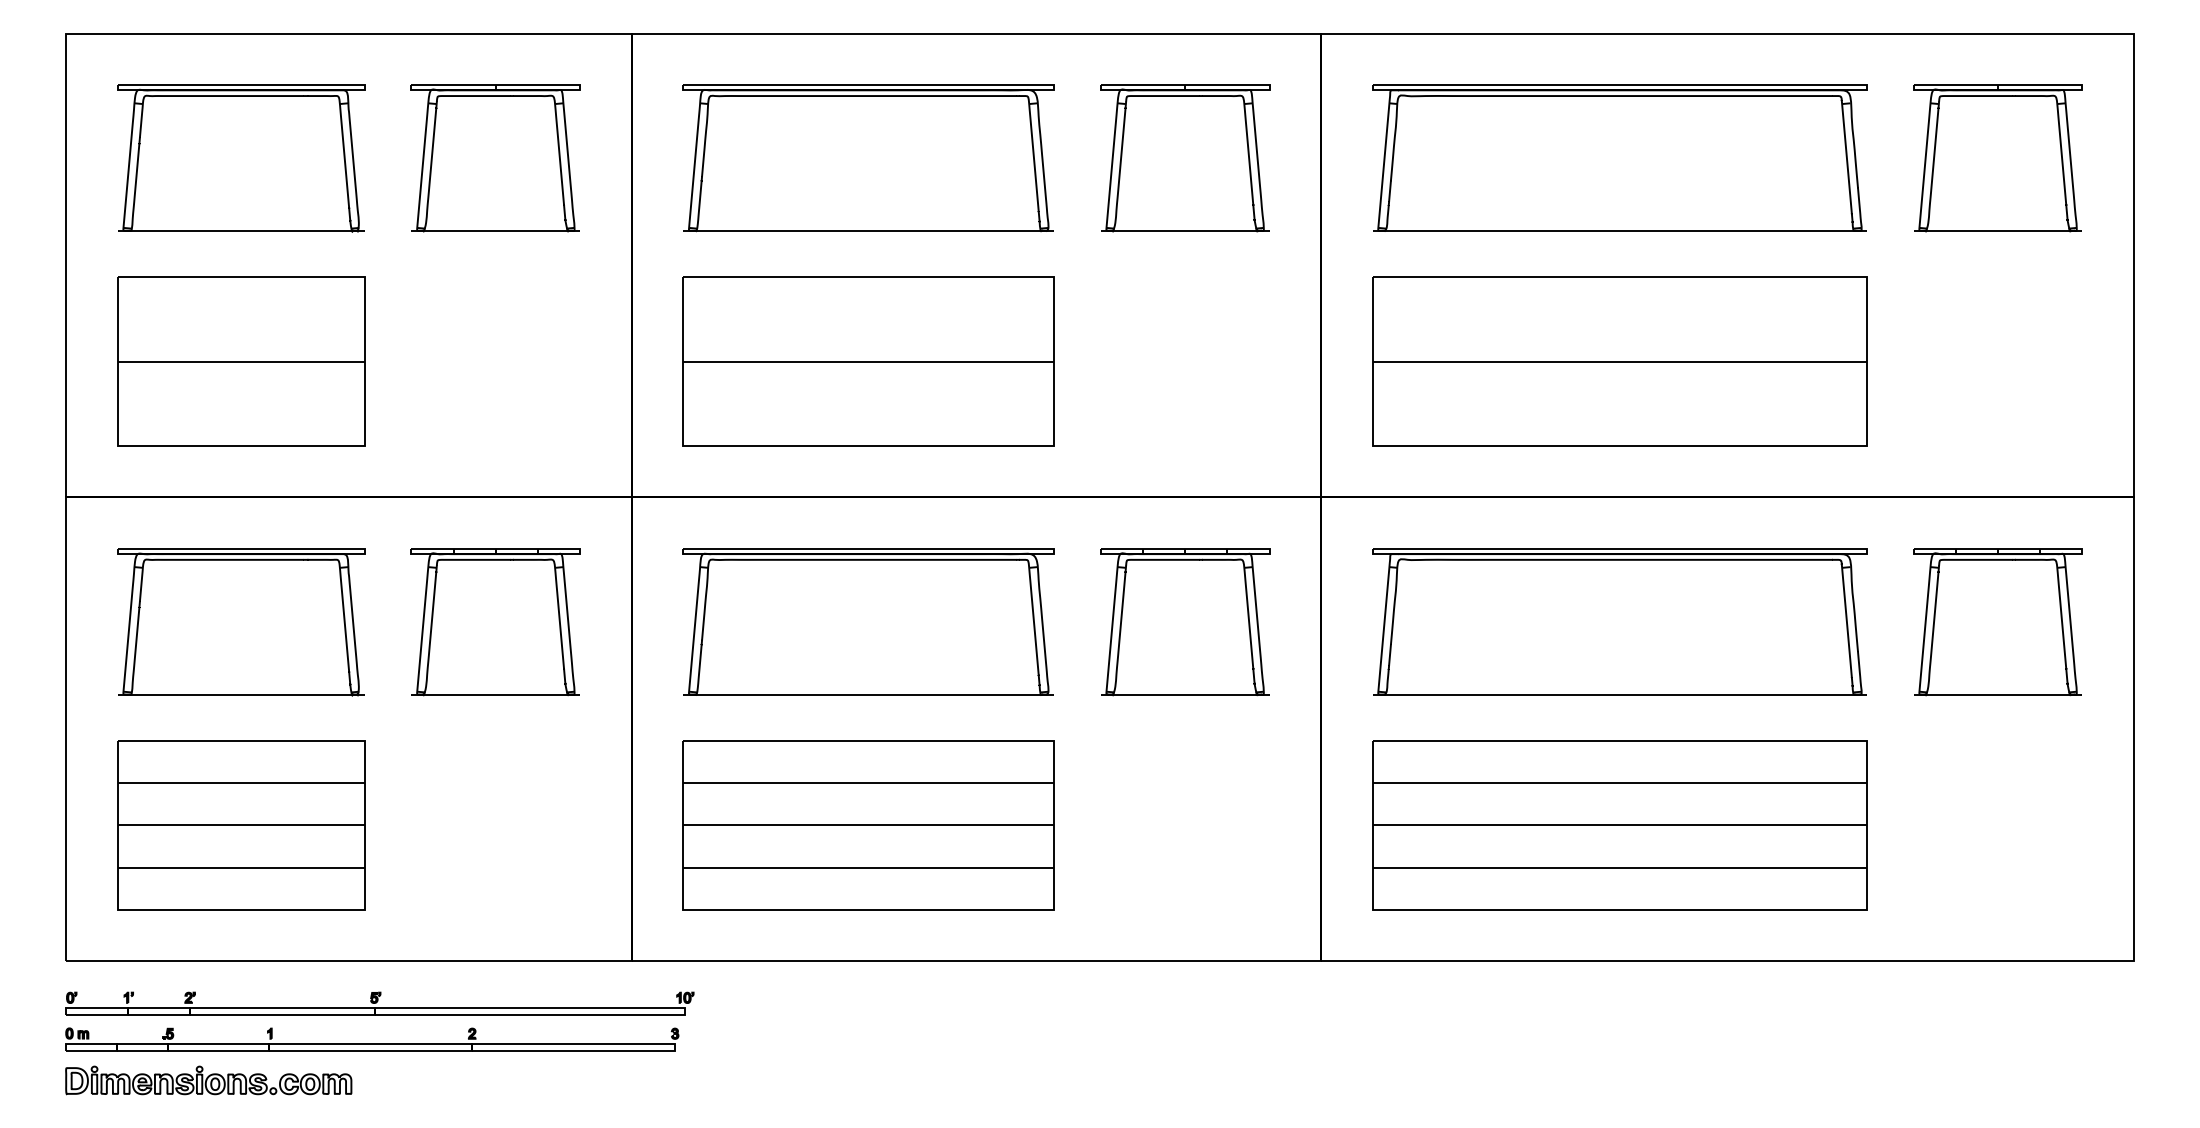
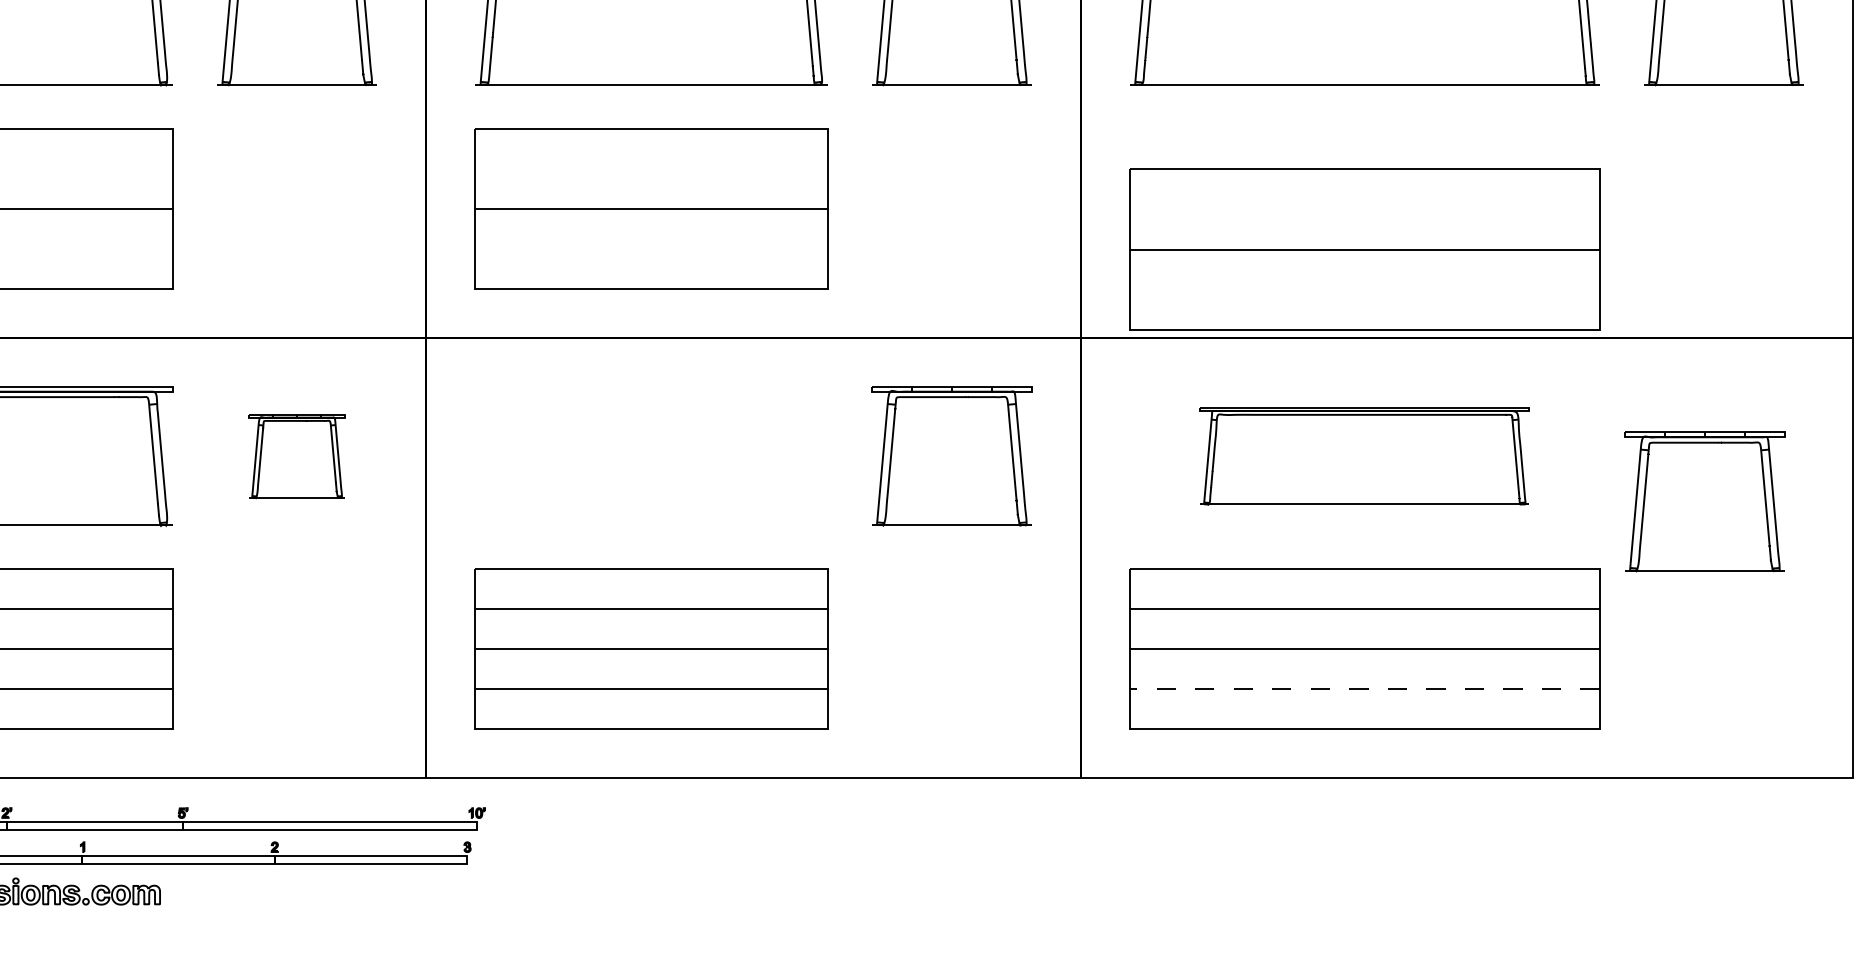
part: (1619, 361) -> (1364, 249), moved
part: (868, 621) -> (651, 455), removed
part: (1619, 621) -> (1364, 455), size x0.7
part: (495, 622) -> (296, 456), size x0.6
part: (1997, 622) -> (1704, 502), moved
line: (1619, 867) -> (1364, 689), solid -> dashed

